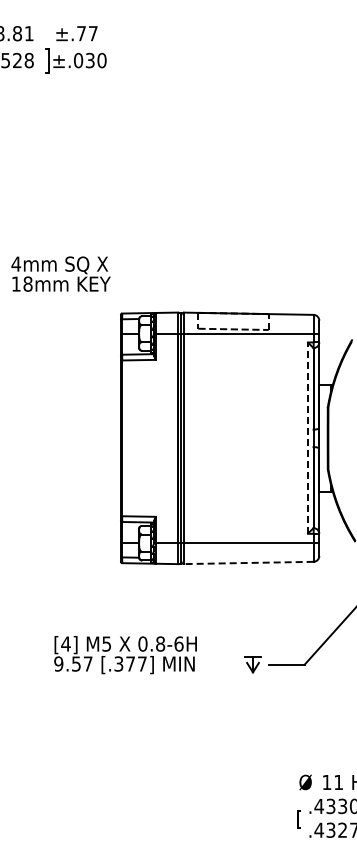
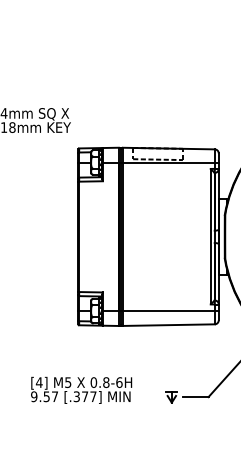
line: (307, 438) -> (210, 236), dashed -> solid
line: (248, 562) -> (168, 324), dashed -> solid

